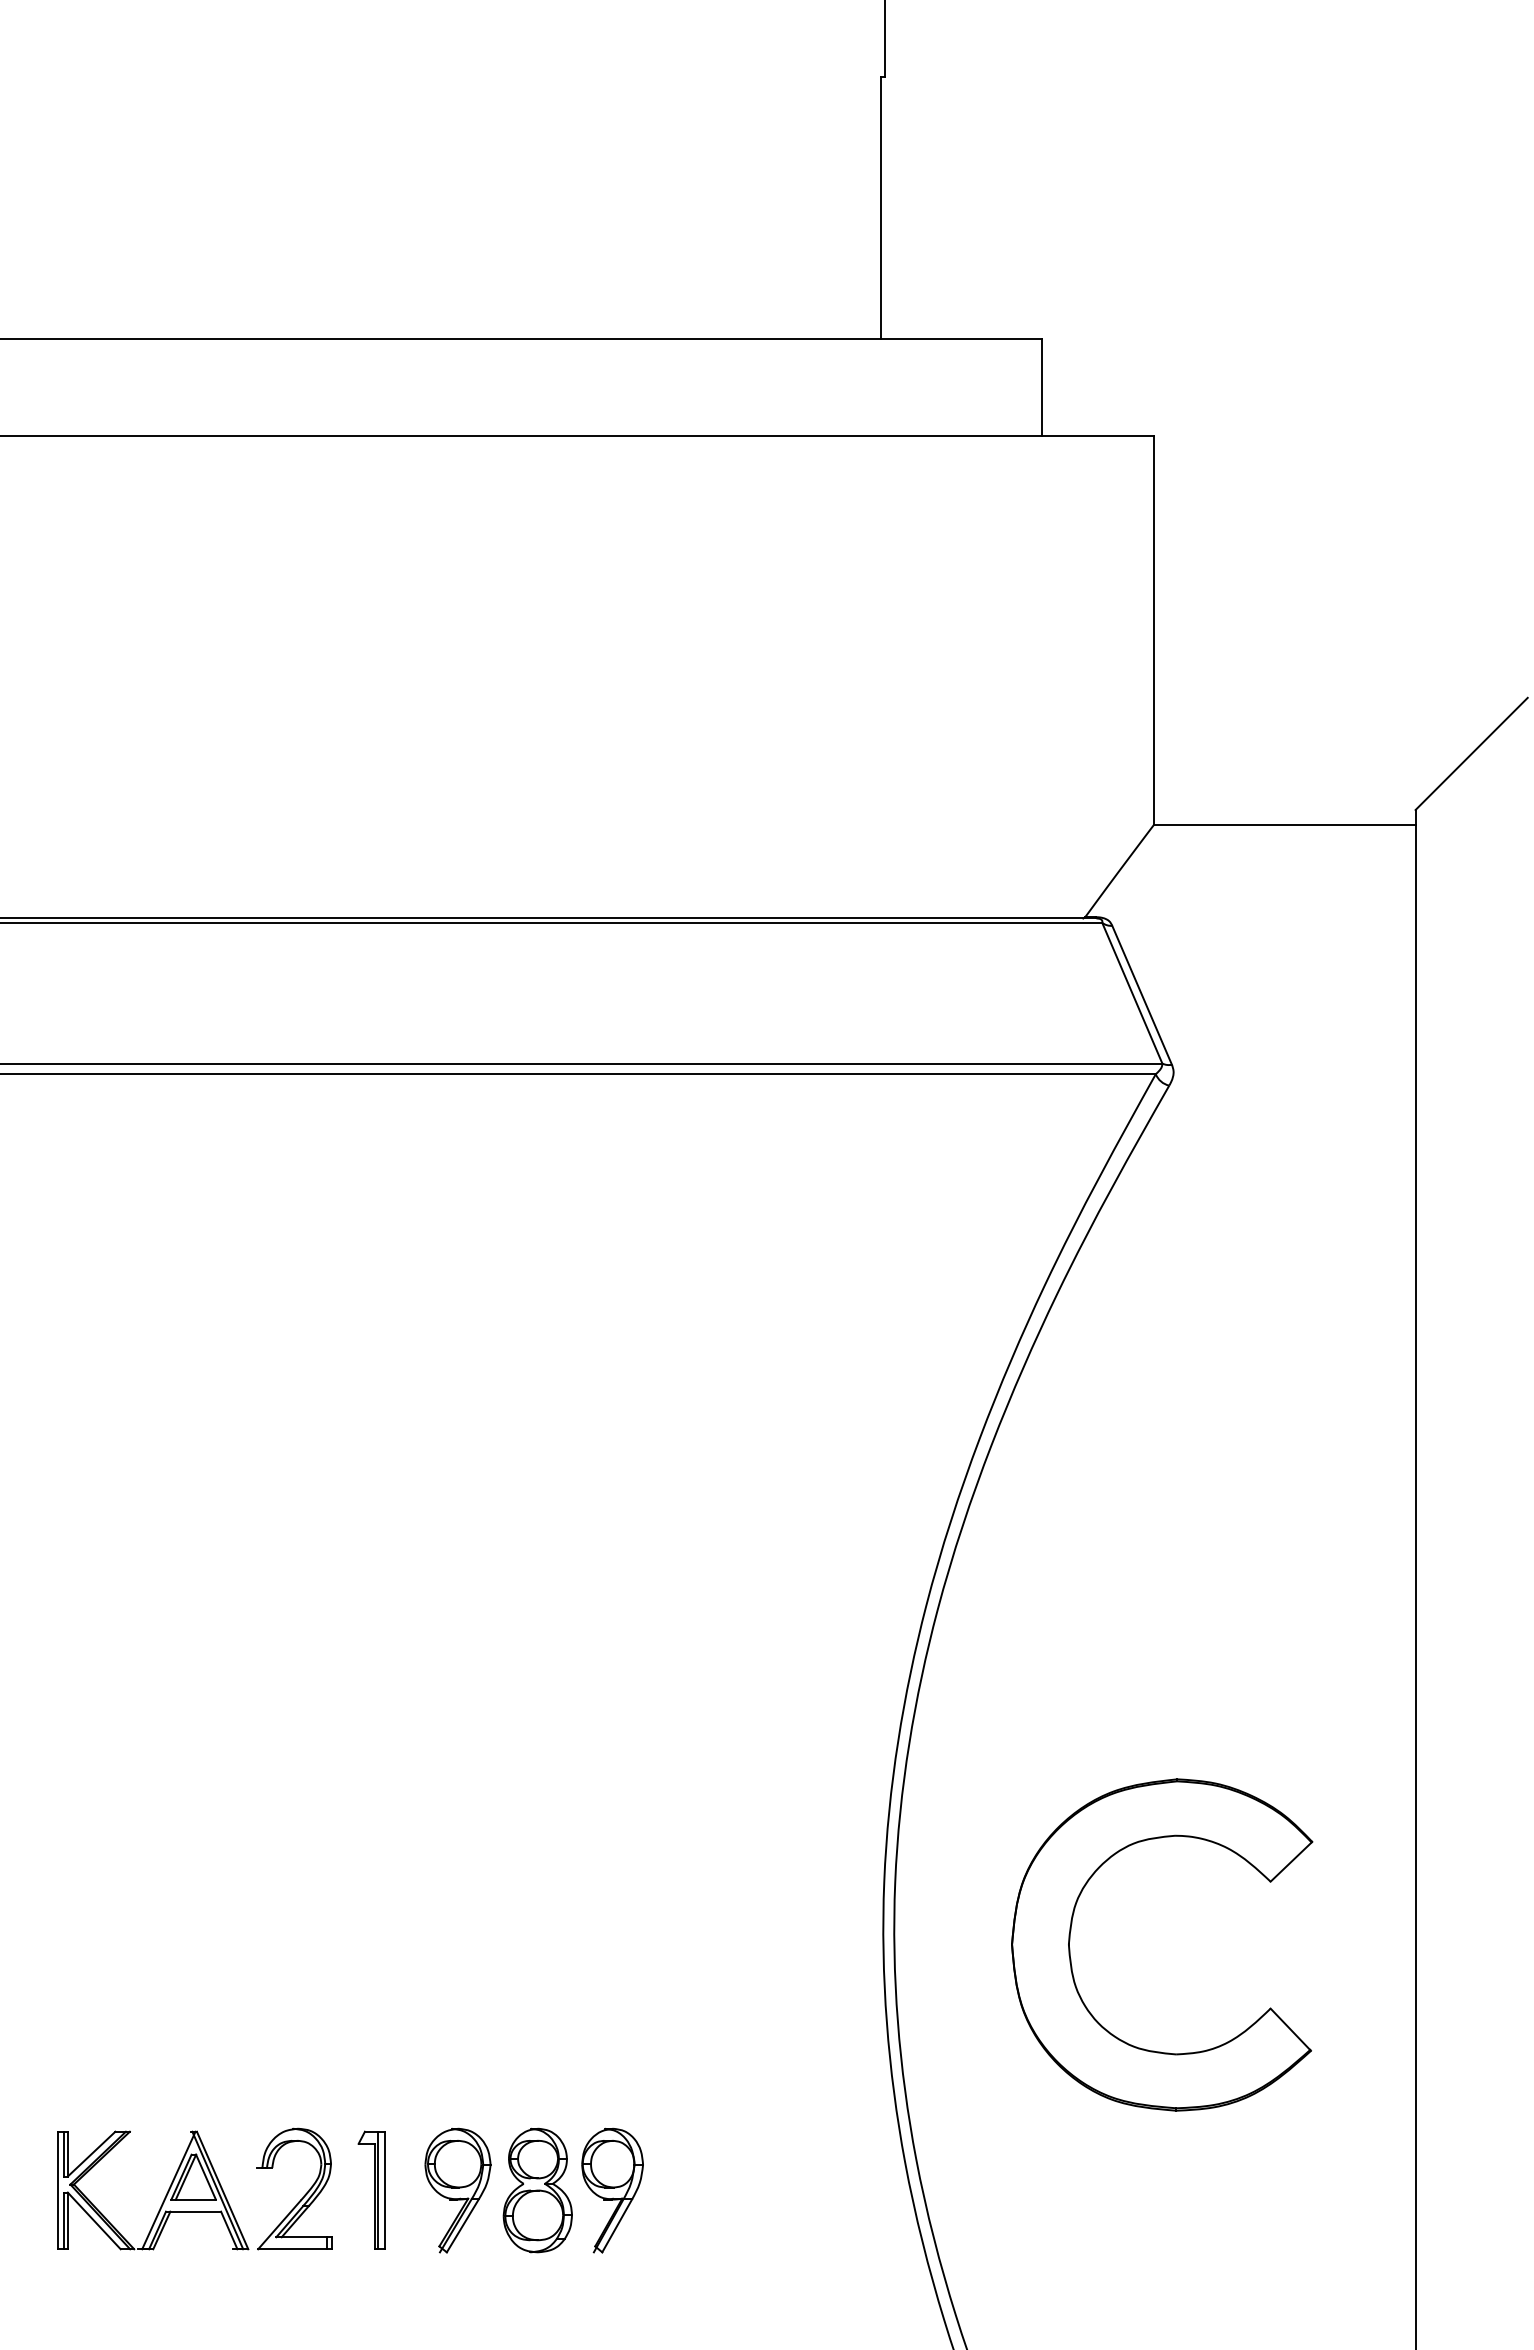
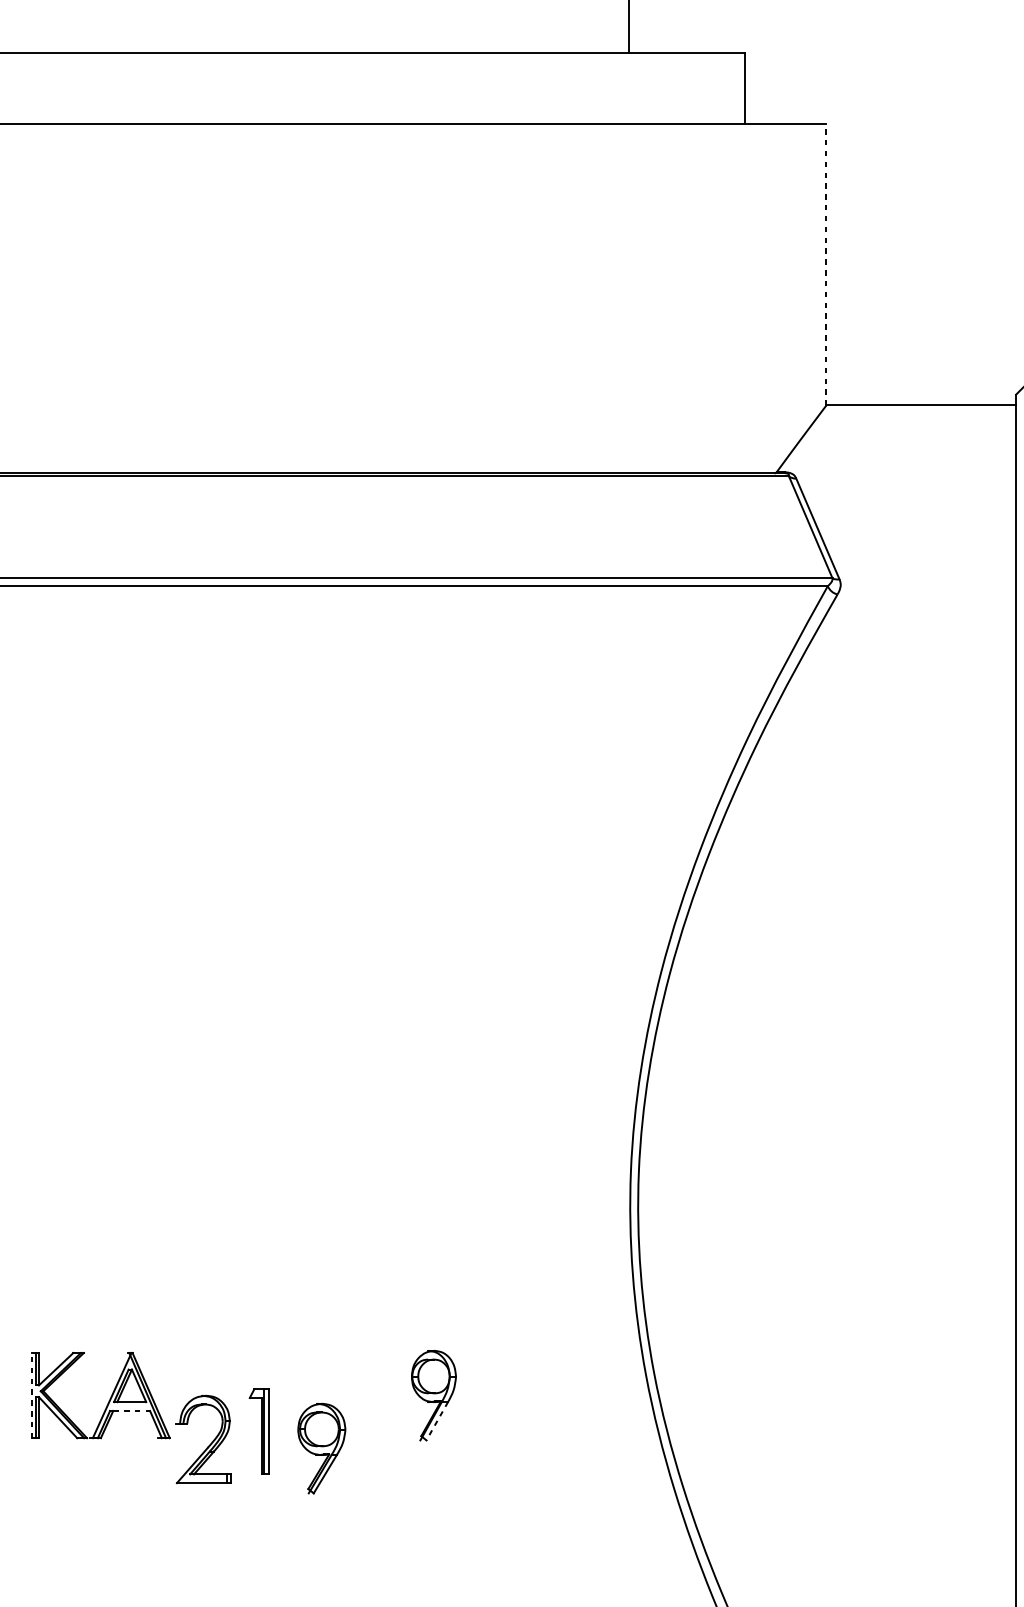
line: (1153, 630) -> (826, 264), solid -> dashed
part: (1071, 1931) -> (766, 1207), removed
part: (371, 2189) -> (259, 1431), moved
line: (57, 2190) -> (31, 1395), solid -> dashed
part: (457, 2190) -> (321, 1448), moved
part: (537, 2190) -> (379, 1395), removed
part: (304, 2194) -> (210, 1443), moved
line: (196, 2211) -> (132, 1410), solid -> dashed
line: (616, 2226) -> (436, 1421), solid -> dashed

